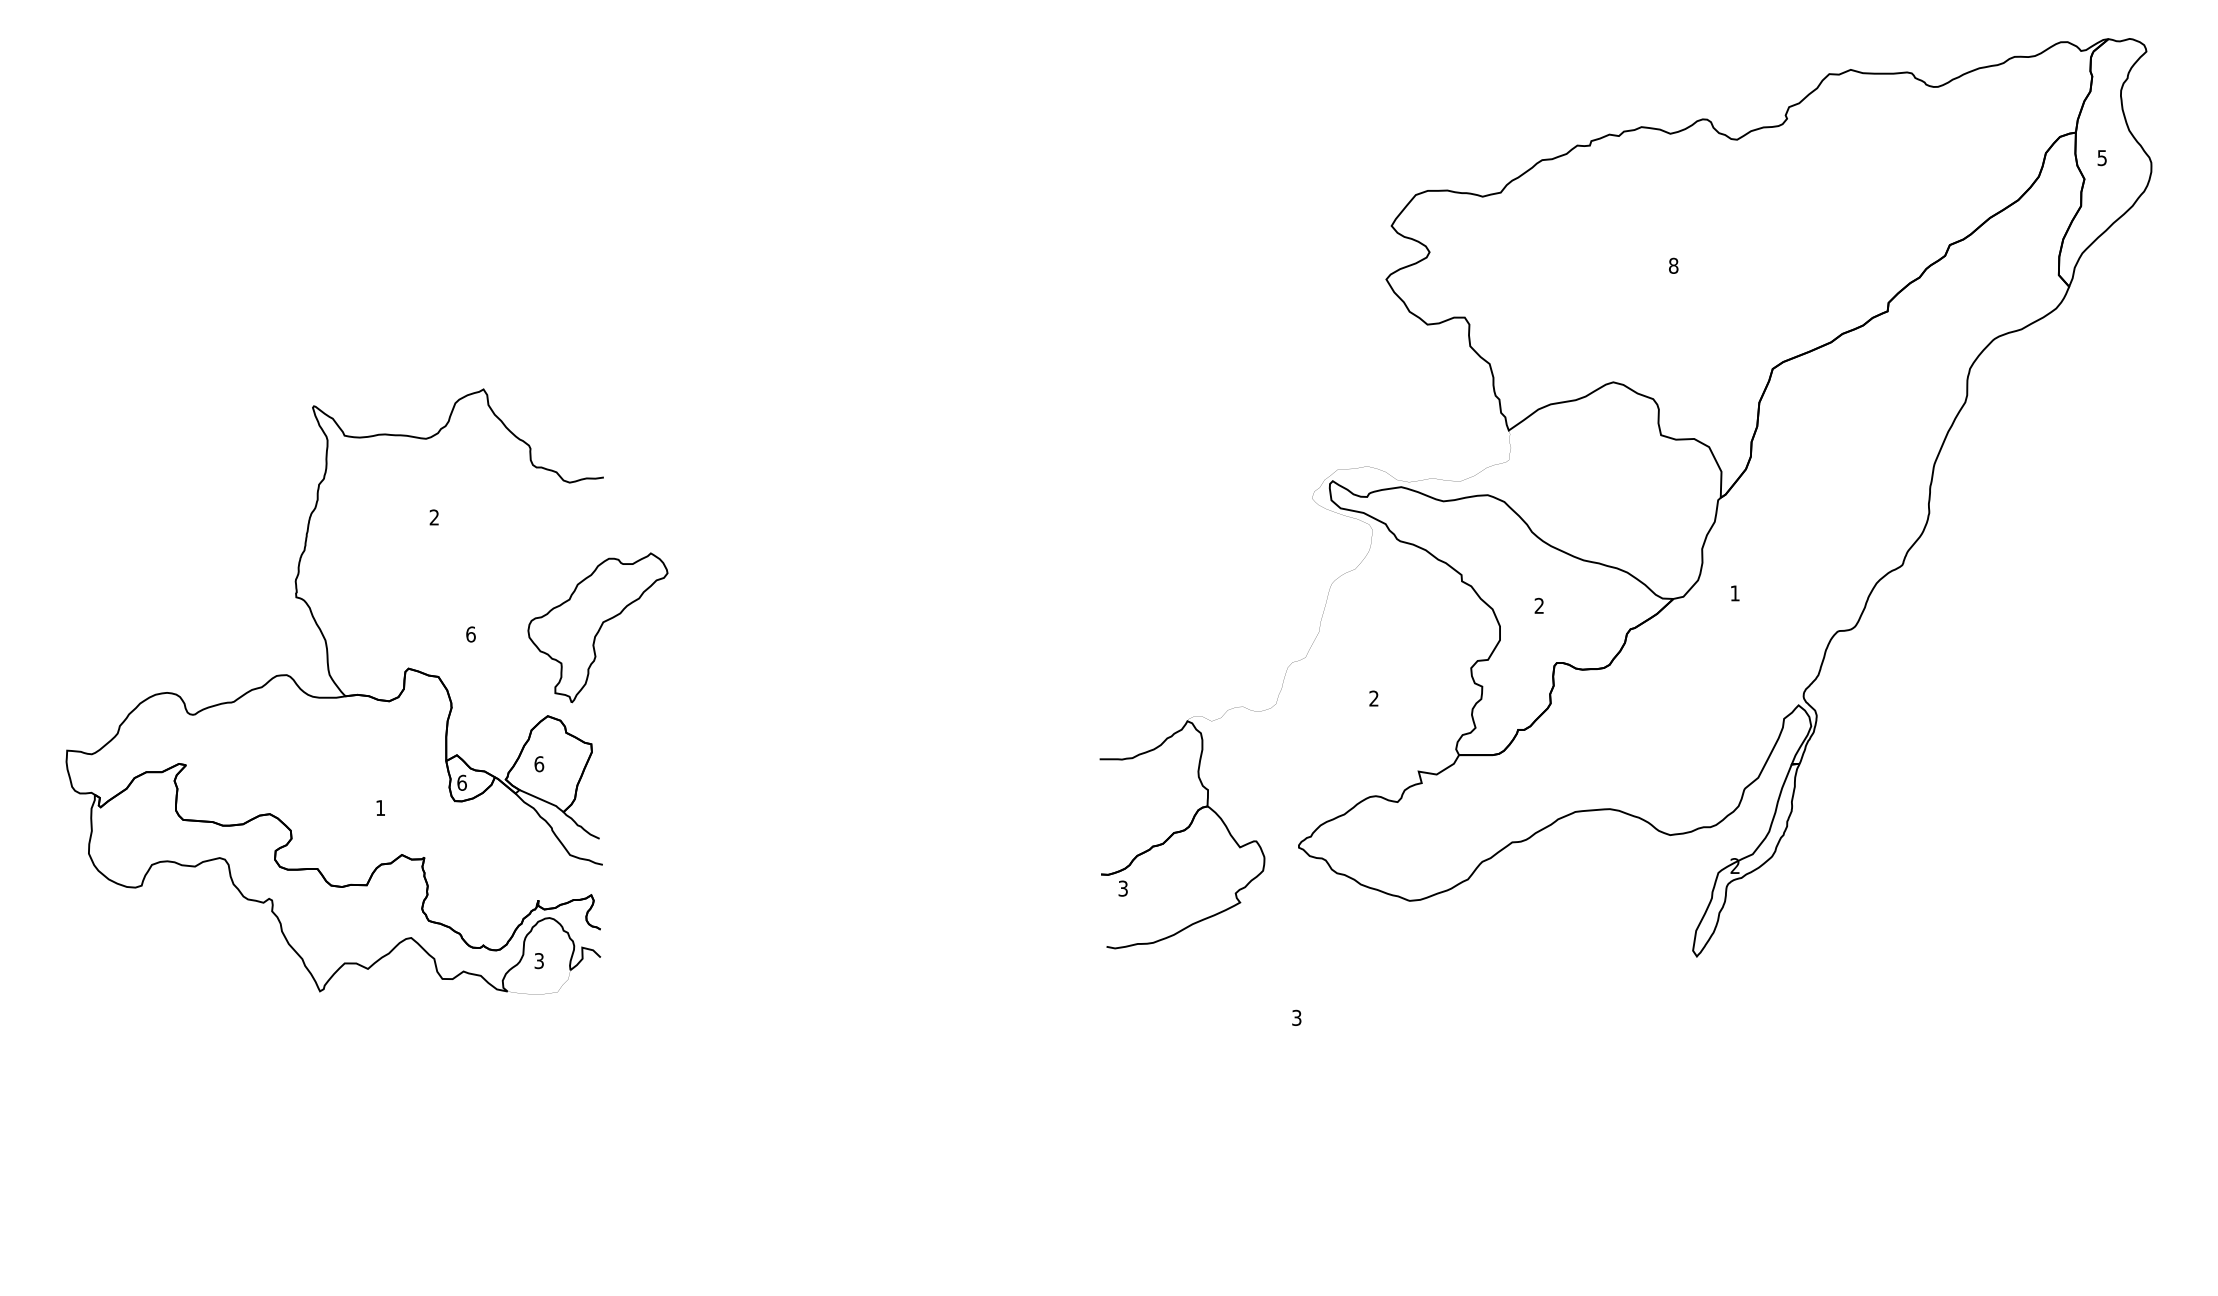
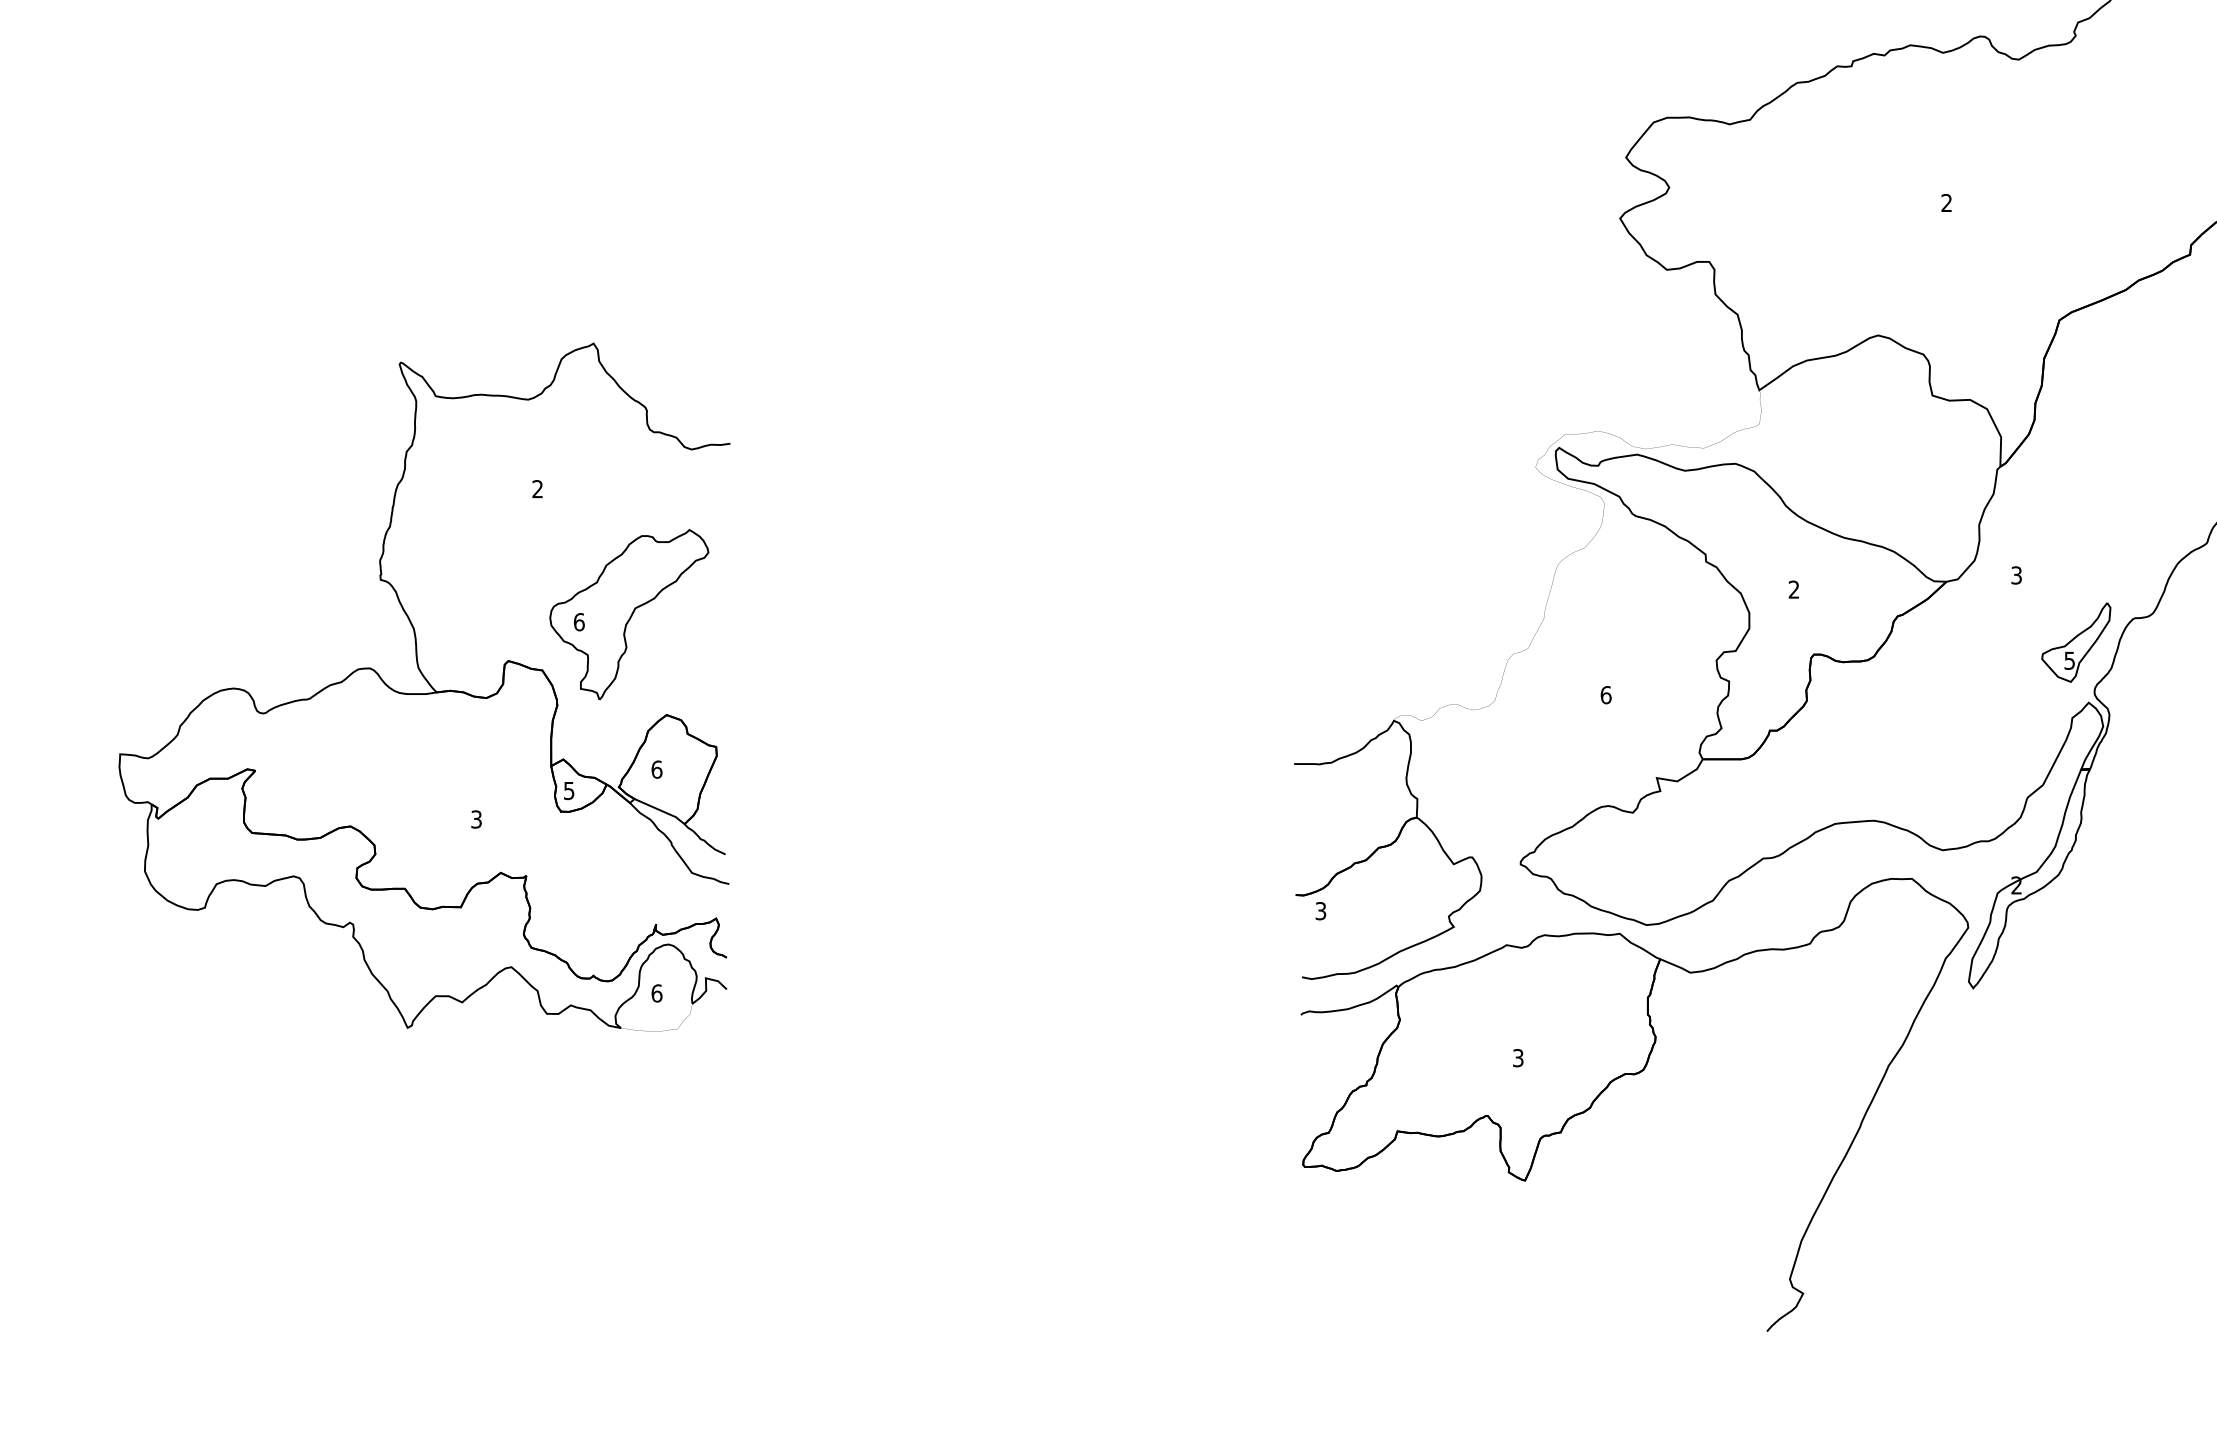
text: (1673, 265) -> (1946, 202), 8 -> 2
text: (1734, 593) -> (2015, 575), 1 -> 3
part: (597, 627) -> (628, 614), moved
part: (1787, 652) -> (2076, 642), added
text: (1373, 698) -> (1605, 694), 2 -> 6
text: (461, 782) -> (568, 790), 6 -> 5
text: (380, 808) -> (476, 820), 1 -> 3
text: (539, 961) -> (657, 993), 3 -> 6
part: (1398, 1033) -> (1633, 1075), added

